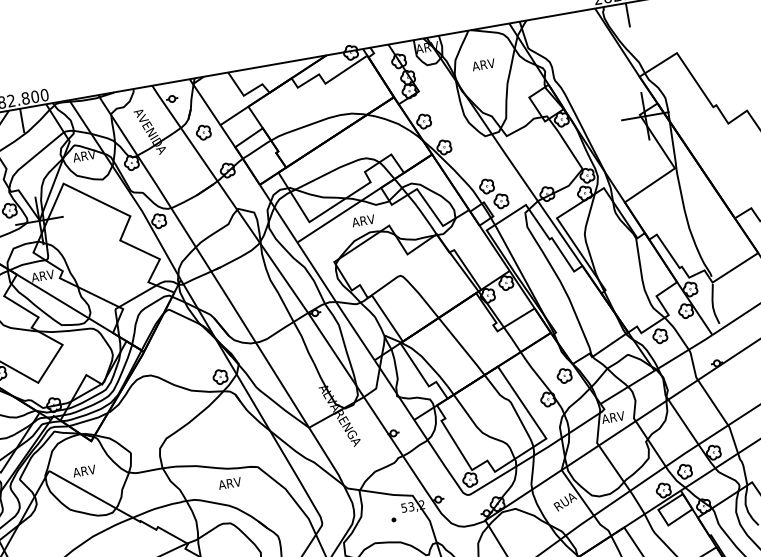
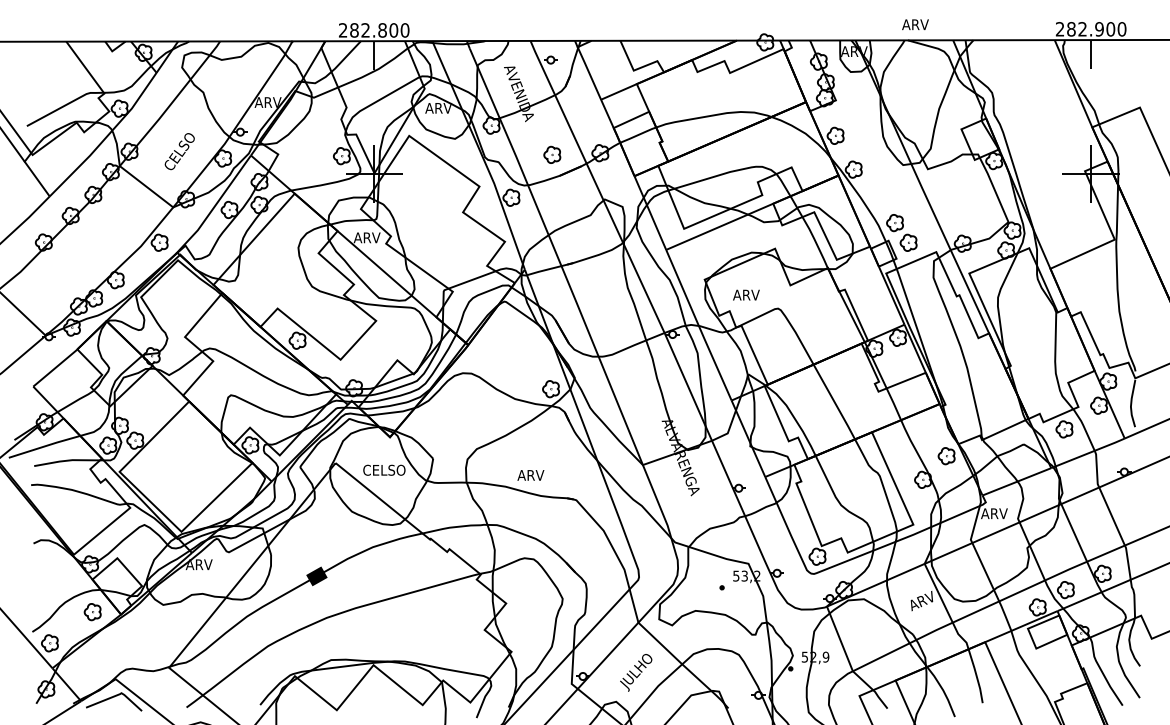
text: (483, 64) -> (915, 24), moved
part: (203, 132) -> (552, 154), moved
text: (363, 220) -> (746, 294), moved
text: (90, 469) -> (383, 469), ARV -> CELSO
text: (229, 483) -> (530, 475), moved
text: (565, 502) -> (922, 601), RUA -> ARV

